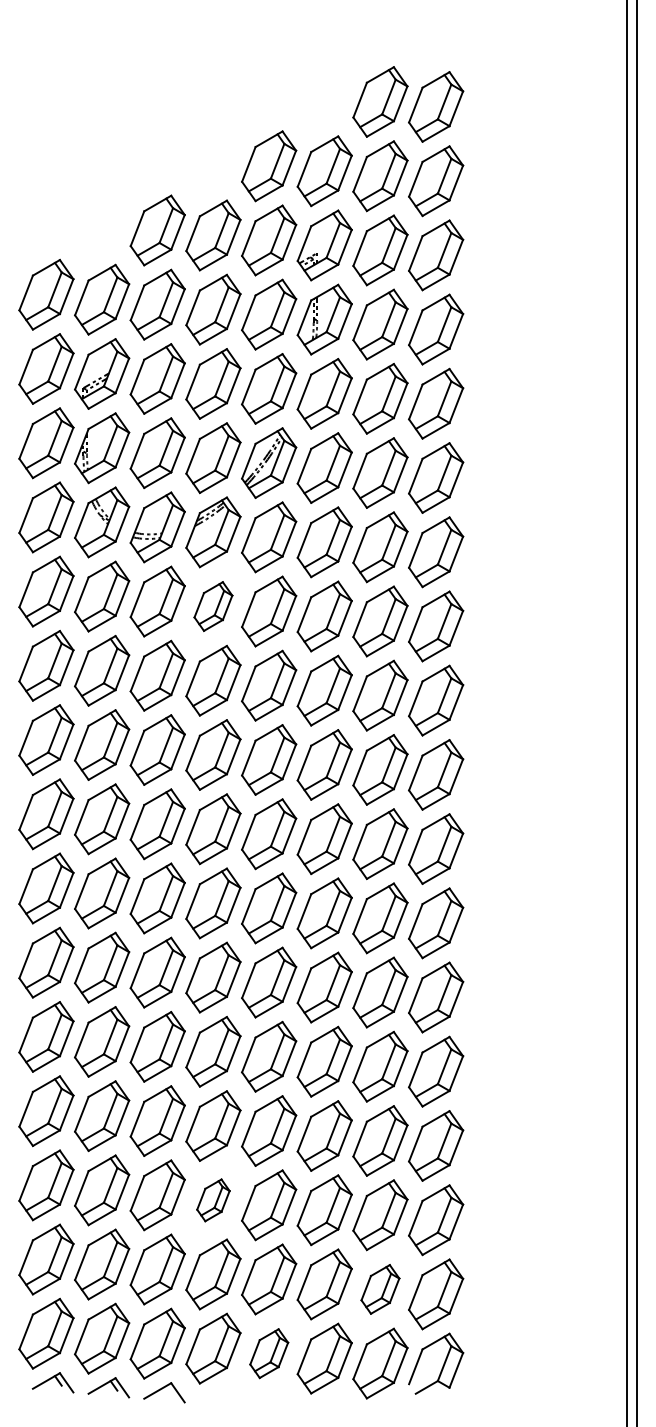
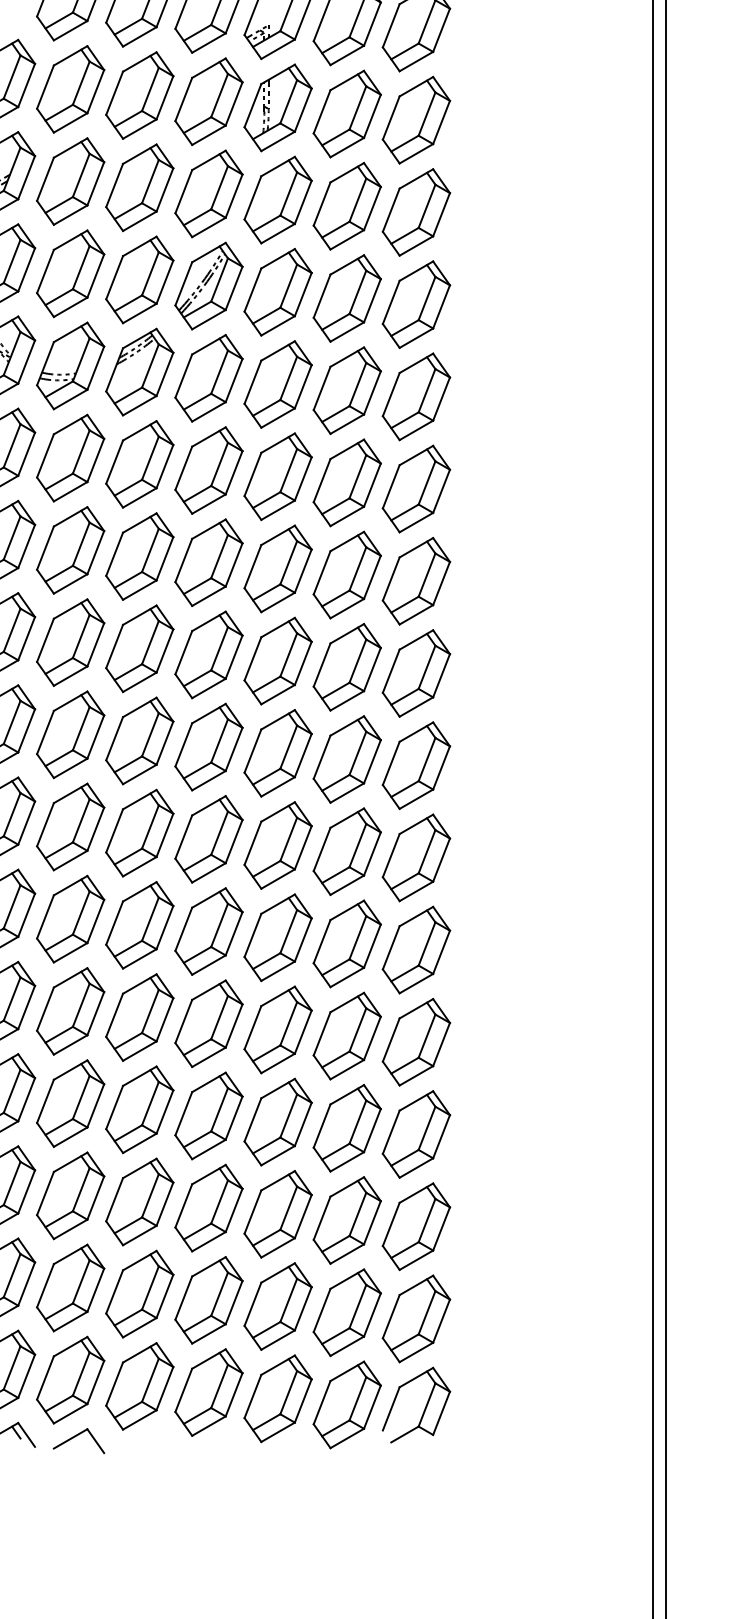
part: (213, 606) -> (139, 464), size x1.43
part: (213, 1200) -> (139, 1202), size x1.67
part: (380, 1289) -> (347, 1312), size x1.43
part: (269, 1353) -> (209, 1392), size x1.43

